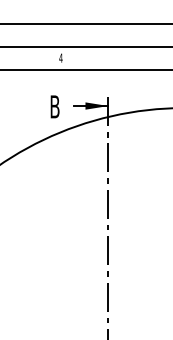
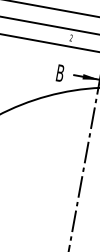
text: (60, 57) -> (71, 37), 4 -> 2

